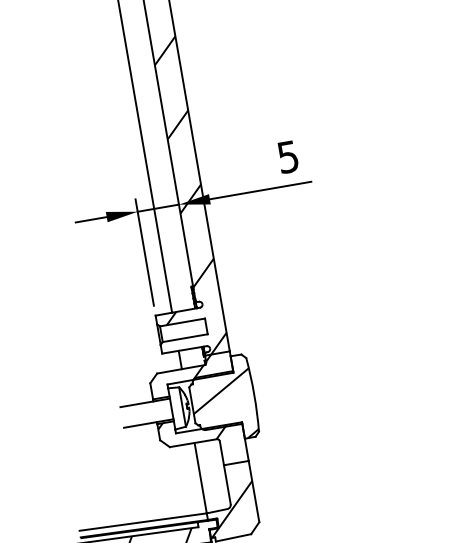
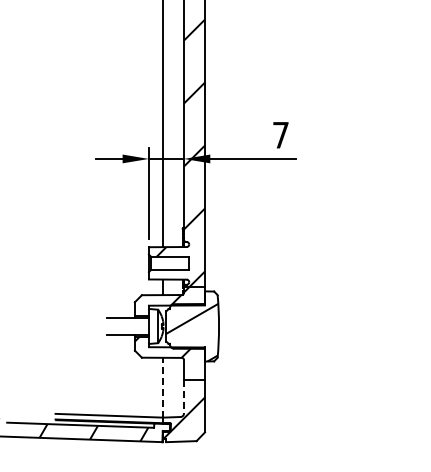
text: (287, 157) -> (280, 135), 5 -> 7
line: (200, 478) -> (162, 387), solid -> dashed
line: (226, 484) -> (183, 396), solid -> dashed

